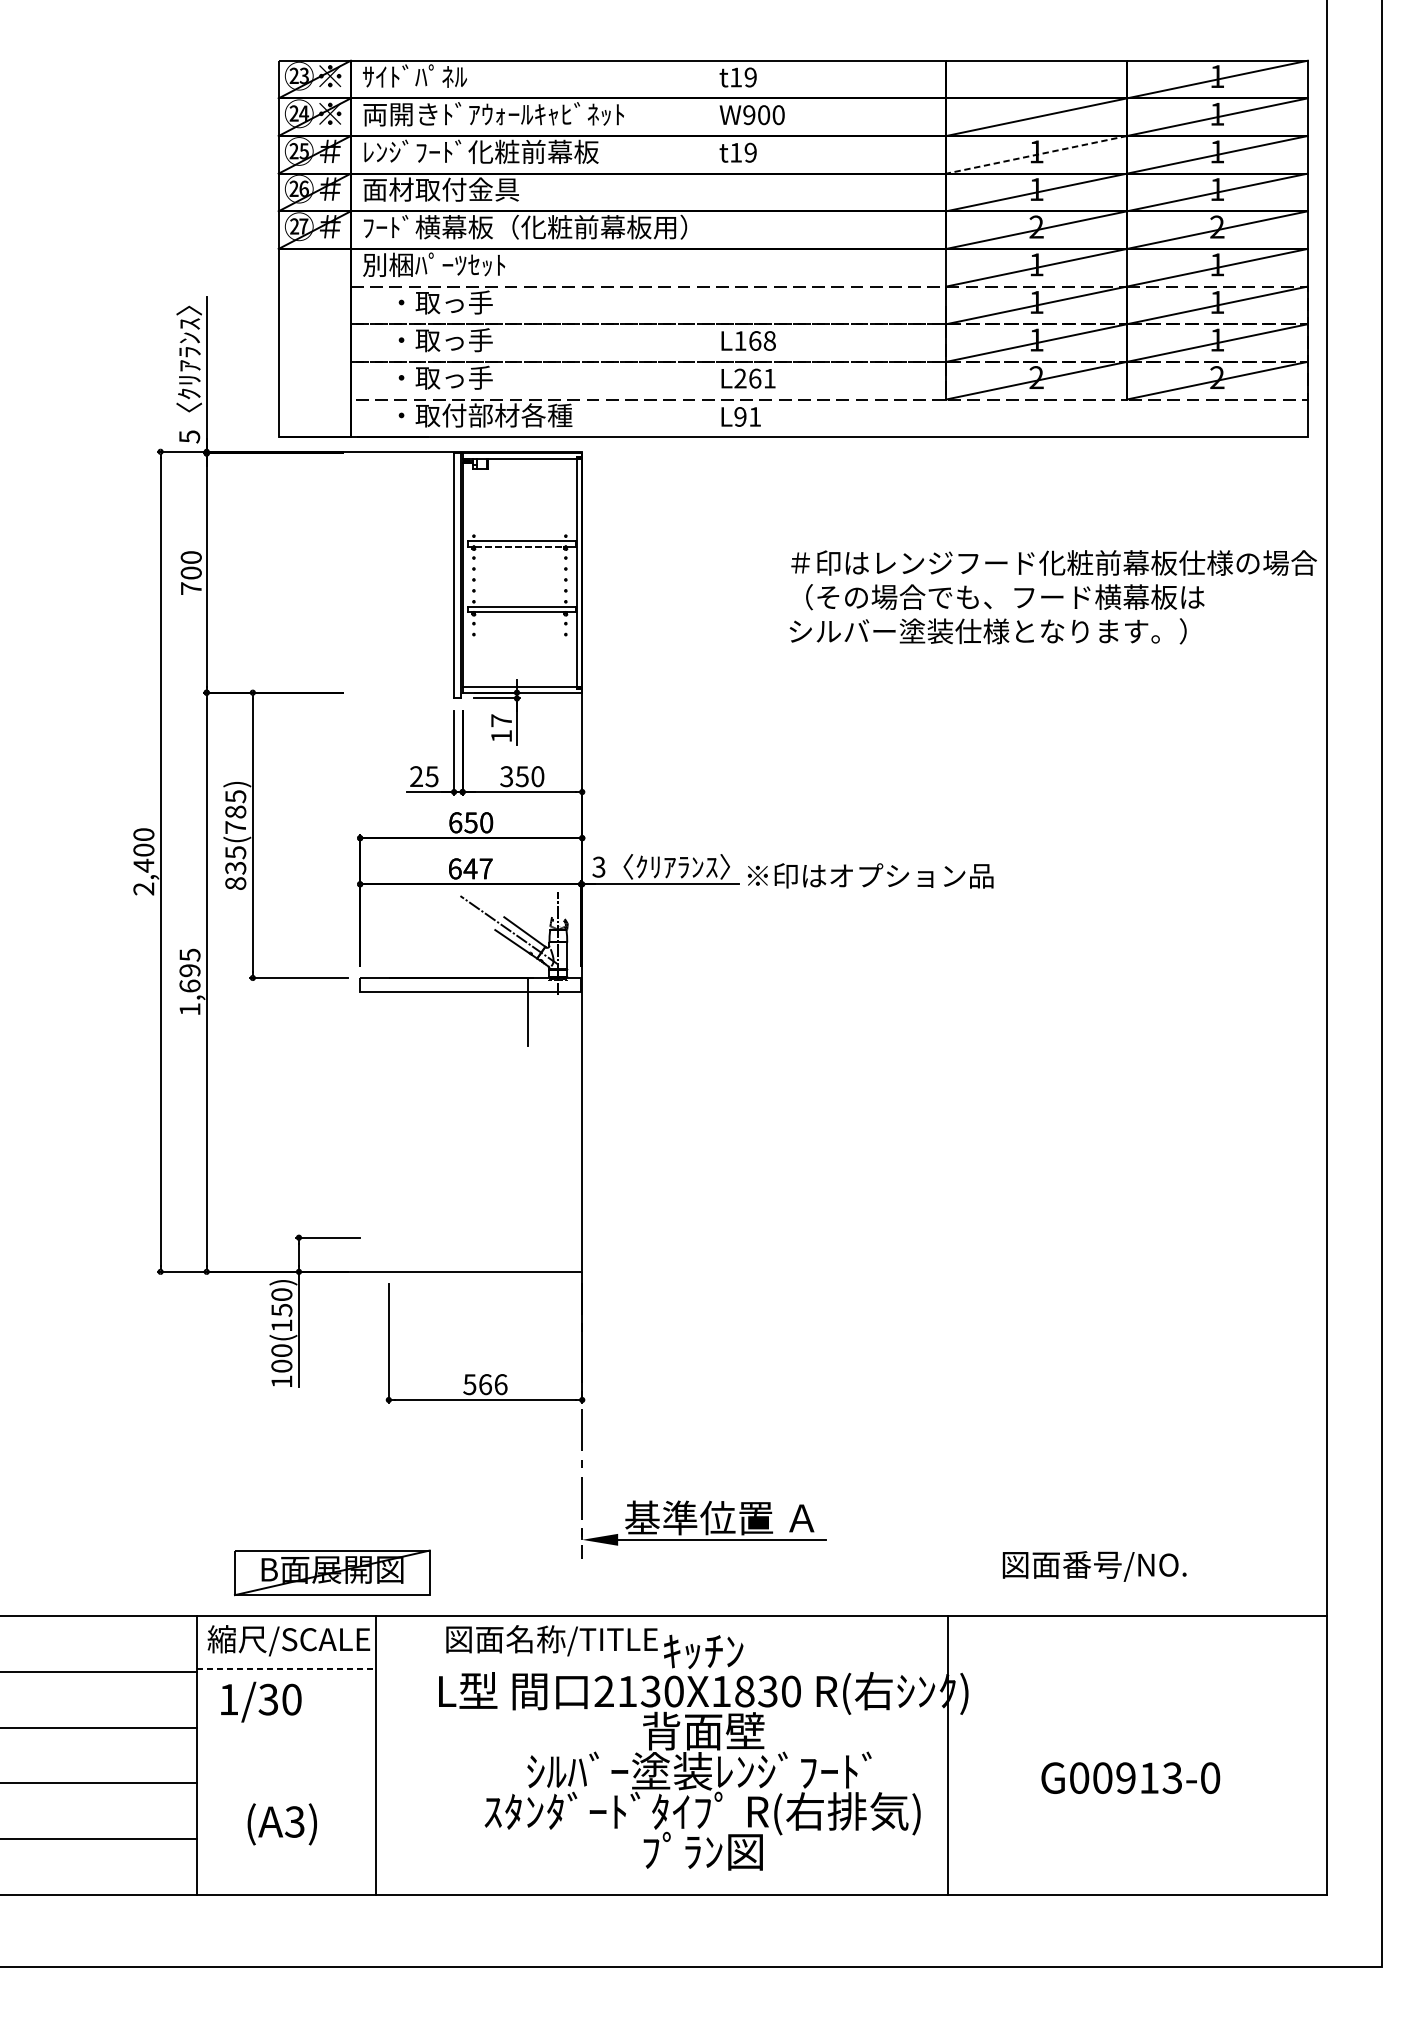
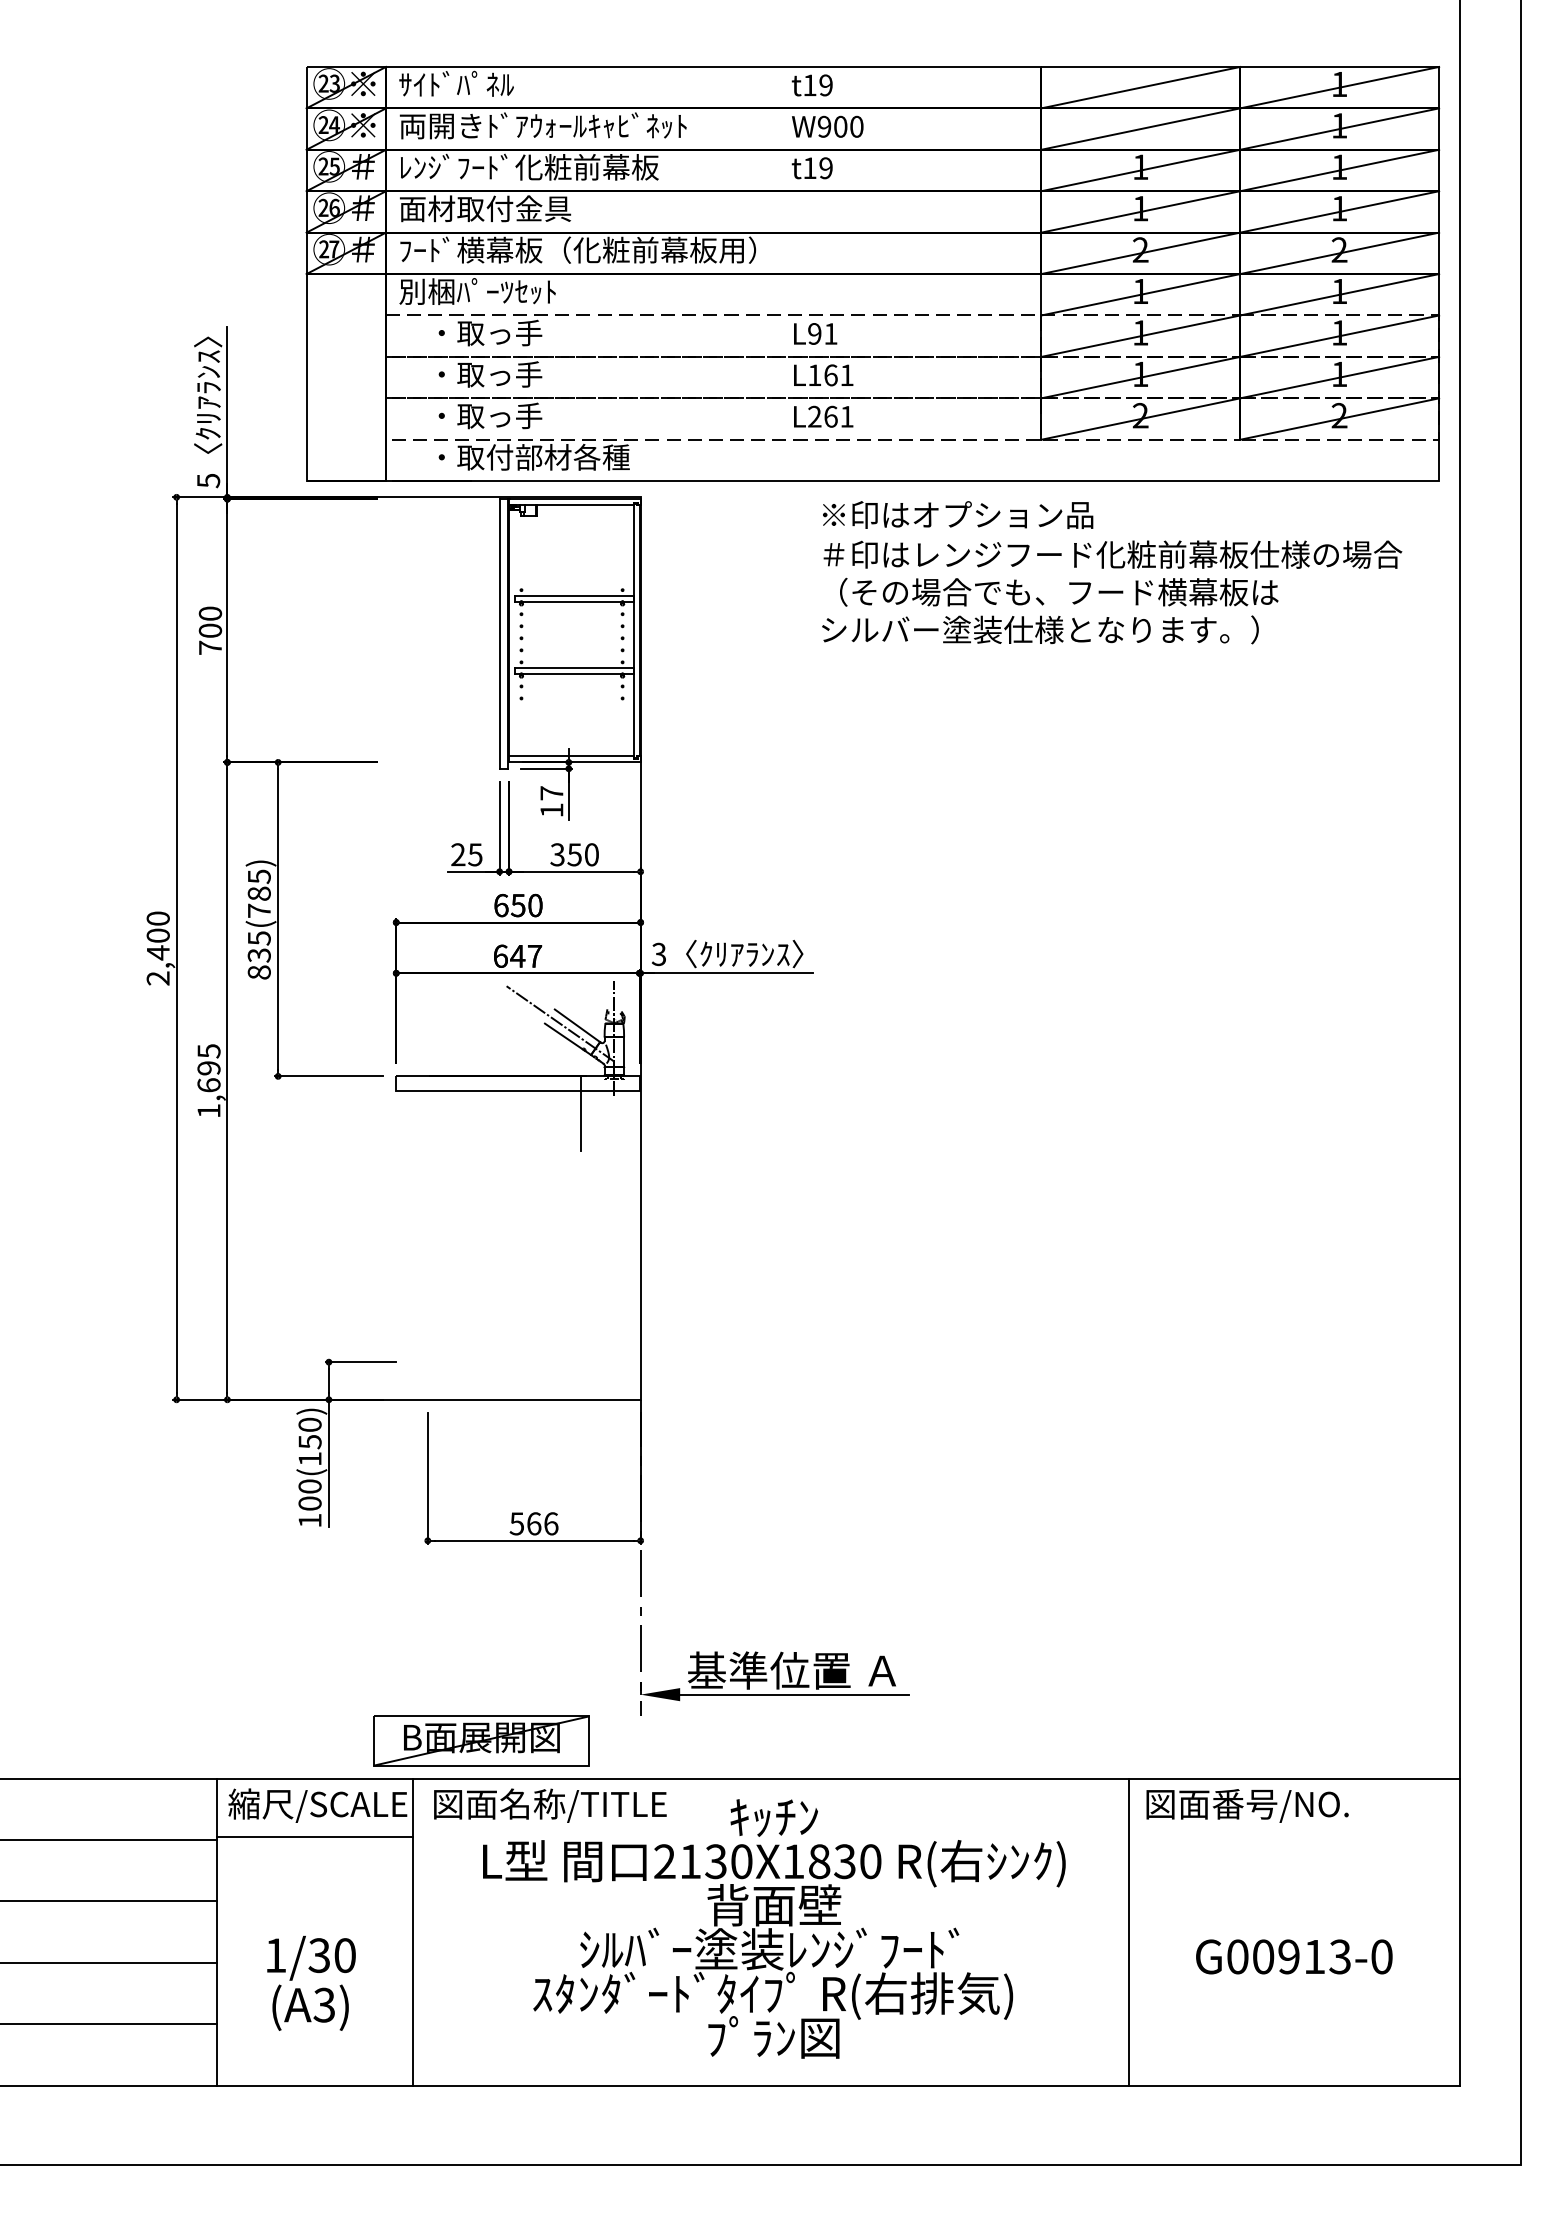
line: (1036, 79) -> (1140, 87), added
line: (1036, 154) -> (1140, 170), dashed -> solid
text: (769, 341) -> (846, 375), L168 -> L161
text: (741, 416) -> (815, 333), moved
line: (520, 546) -> (572, 601), dashed -> solid
text: (1053, 597) -> (1112, 592), moved
text: (871, 875) -> (958, 514), moved
text: (1094, 1566) -> (1247, 1805), moved
part: (332, 1572) -> (481, 1740), moved
text: (552, 1640) -> (550, 1805), moved
line: (286, 1668) -> (315, 1836), dashed -> solid
text: (261, 1701) -> (311, 1957), moved
line: (948, 1755) -> (1128, 1931), moved
text: (1130, 1777) -> (1294, 1956), moved

